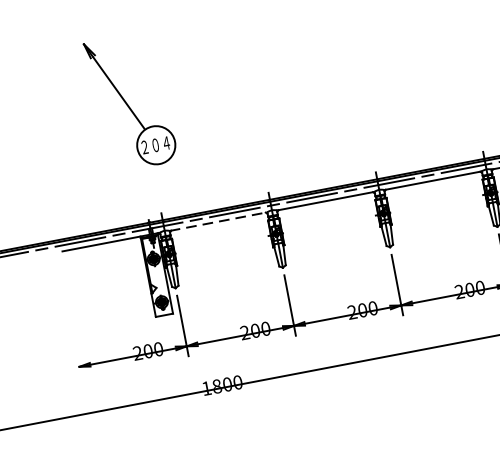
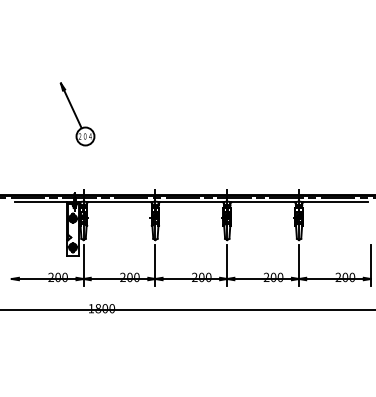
part: (130, 102) -> (77, 114), size x0.71
line: (218, 221) -> (119, 202), dashed -> solid

